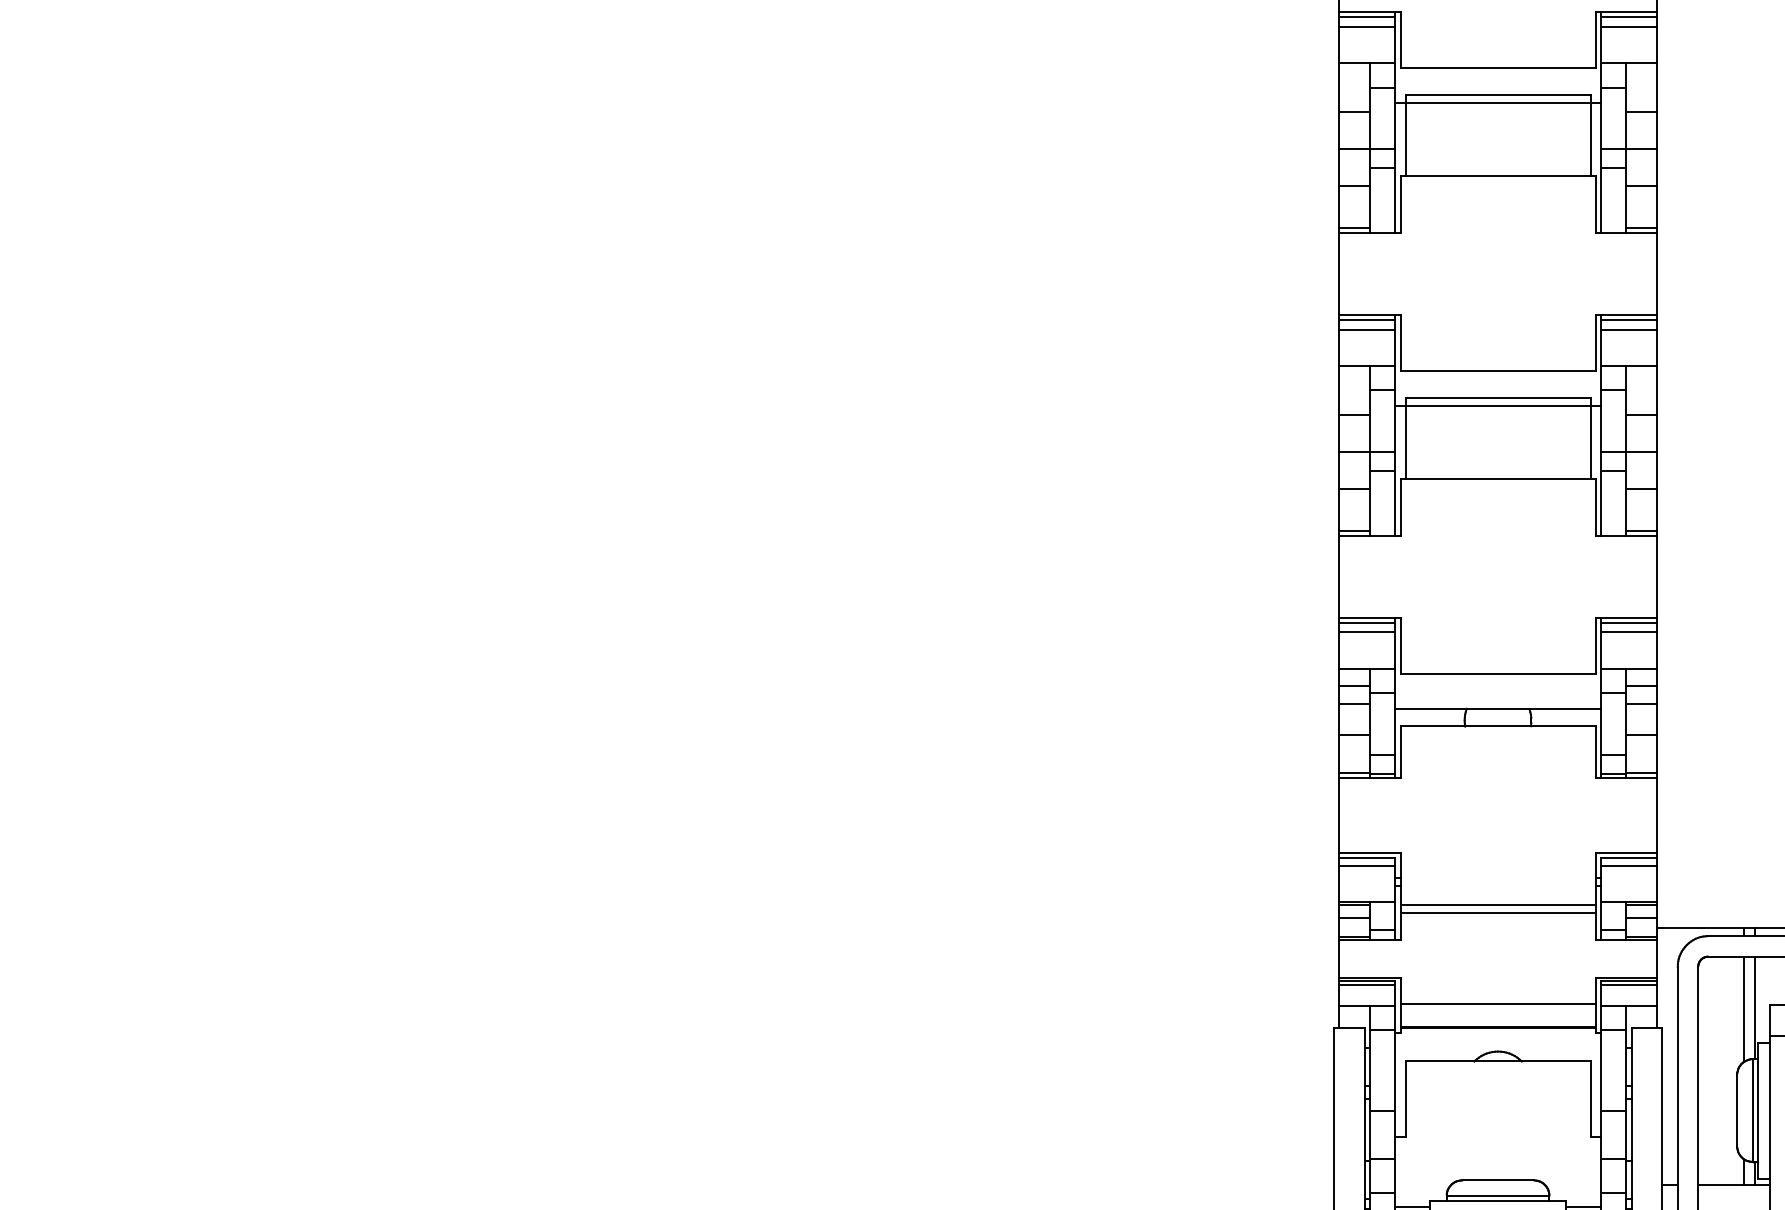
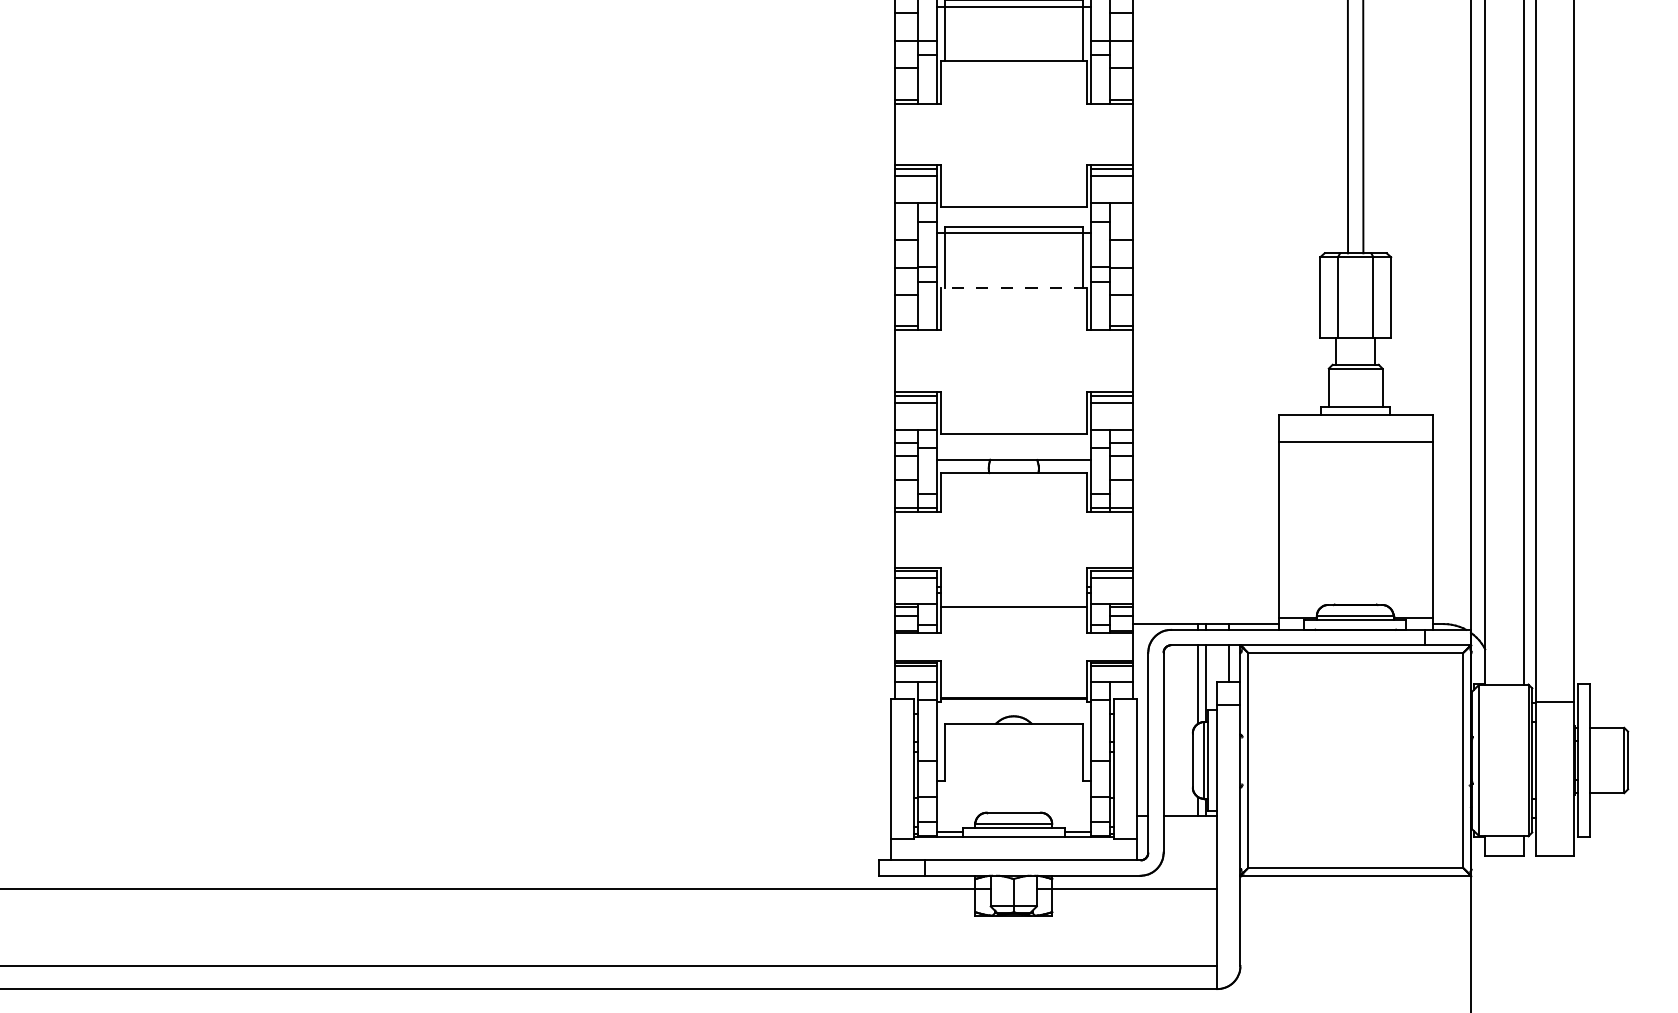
line: (1497, 478) -> (1013, 287), solid -> dashed
line: (1497, 912) -> (1013, 612), removed
line: (1497, 1005) -> (1013, 681), removed

